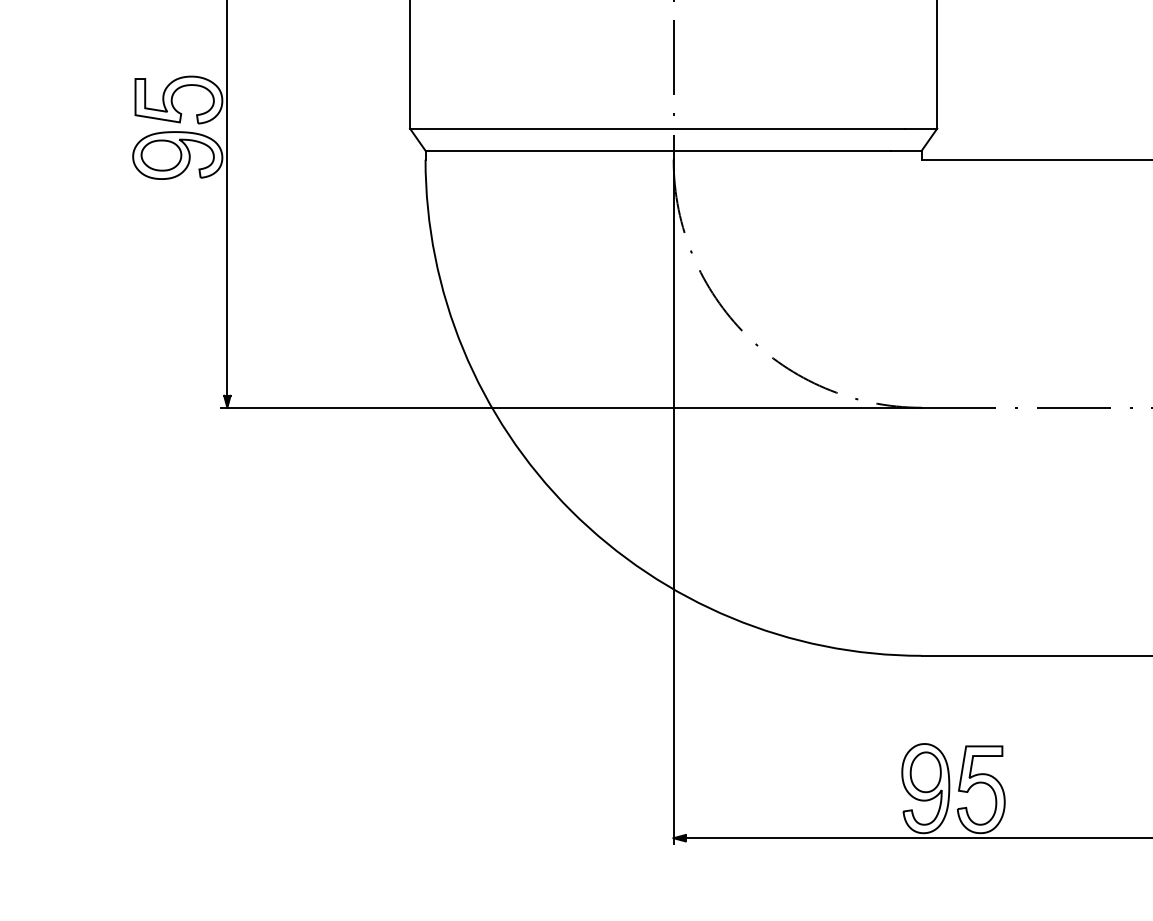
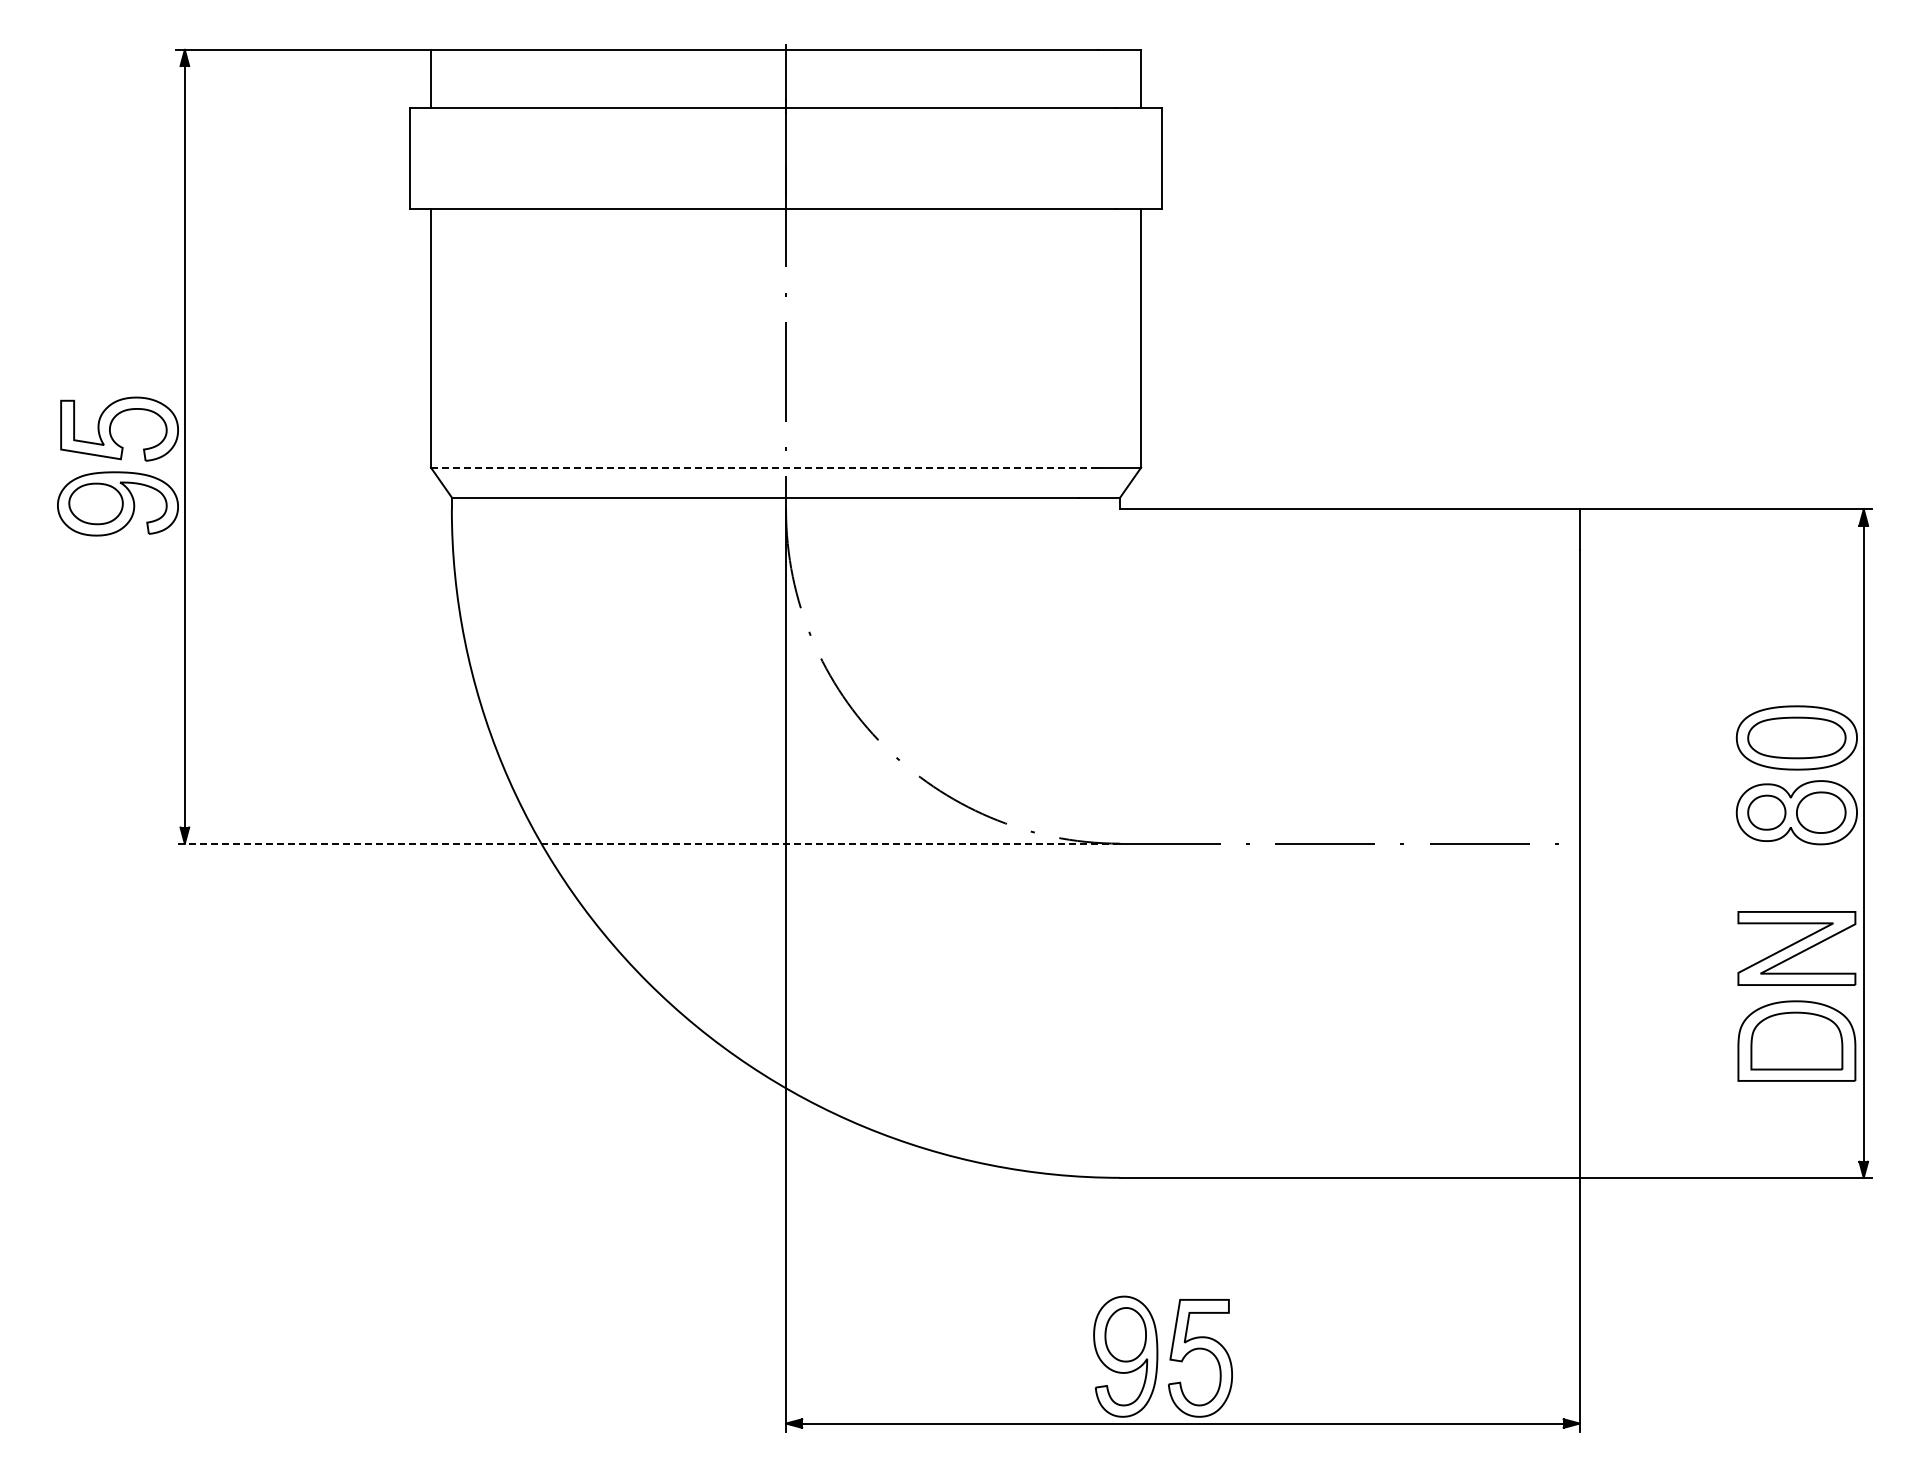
line: (657, 128) -> (764, 467), solid -> dashed
line: (571, 407) -> (648, 843), solid -> dashed

